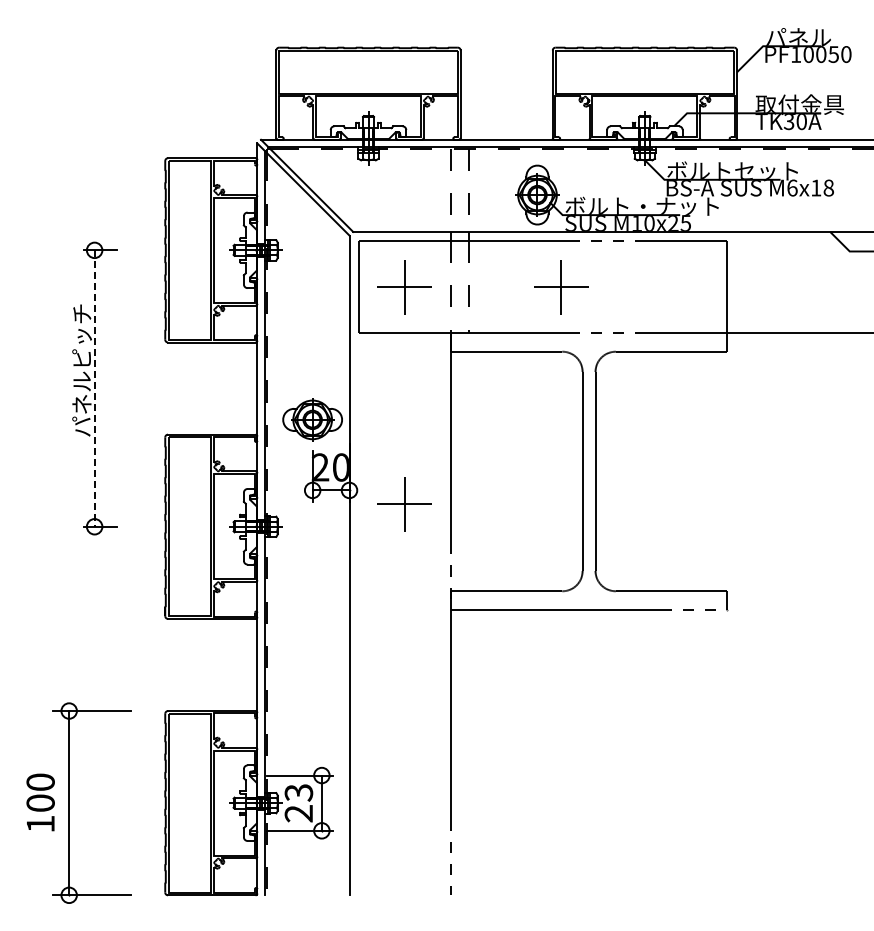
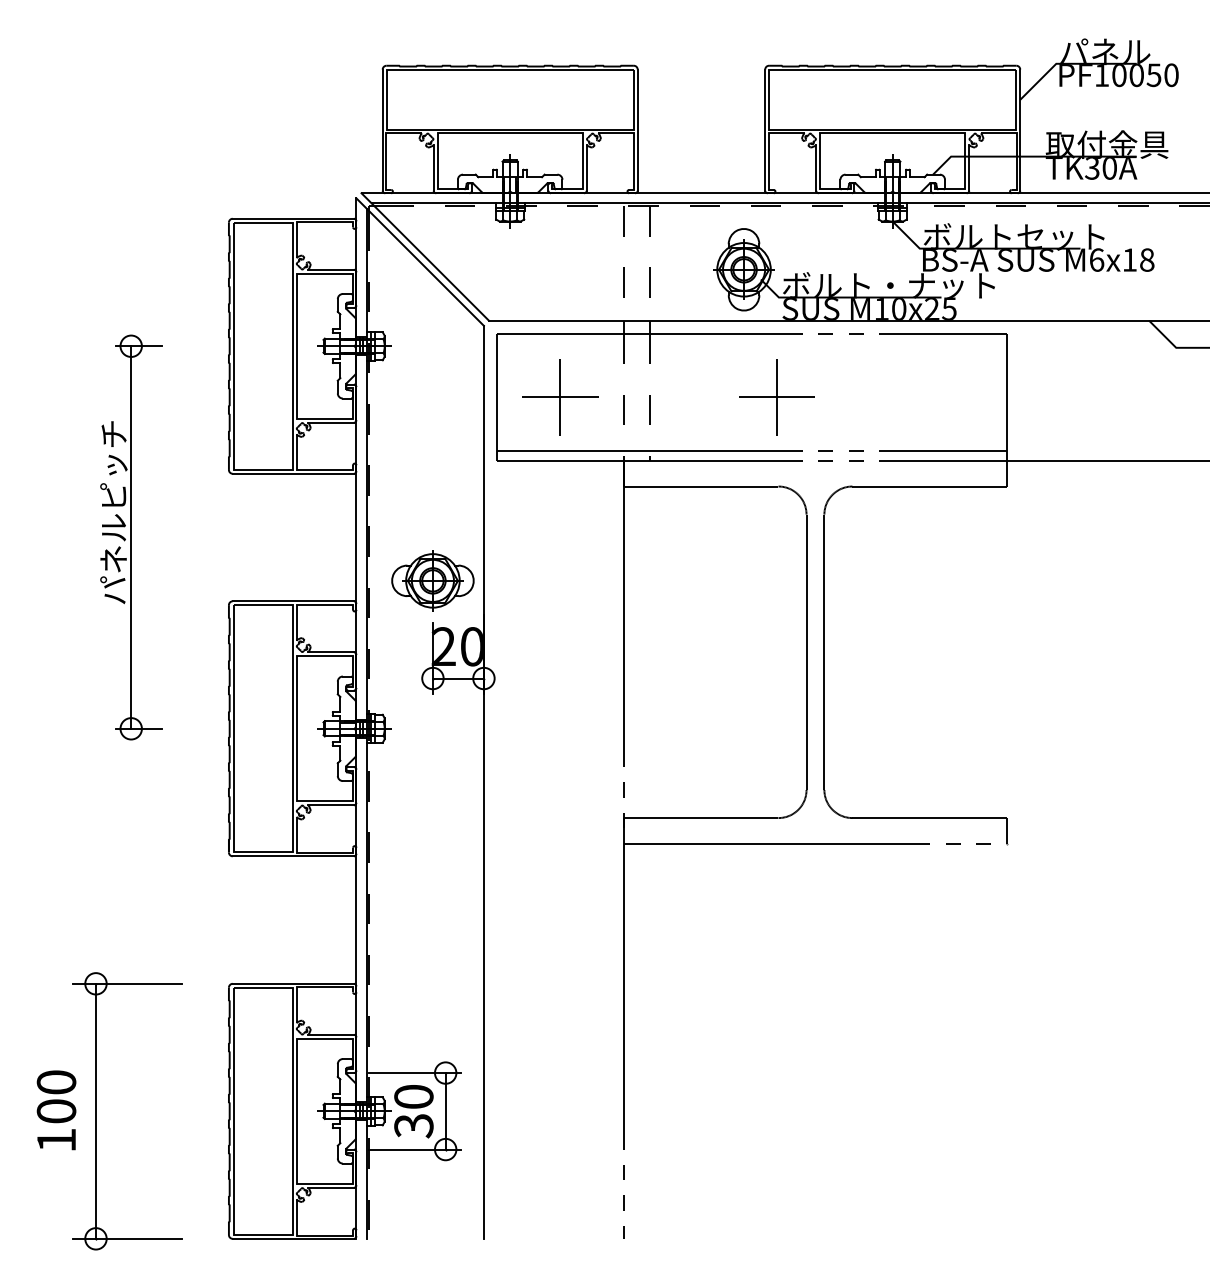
line: (542, 325) -> (751, 450), added
line: (94, 389) -> (131, 538), dashed -> solid
part: (404, 504) -> (560, 697), removed
text: (298, 803) -> (413, 1111), 23 -> 30

